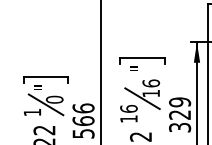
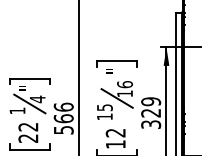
text: (54, 99) -> (37, 99), 0 -> 4
text: (128, 108) -> (104, 107), 16 -> 15

